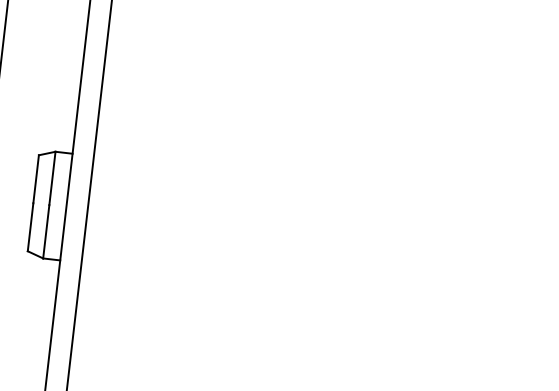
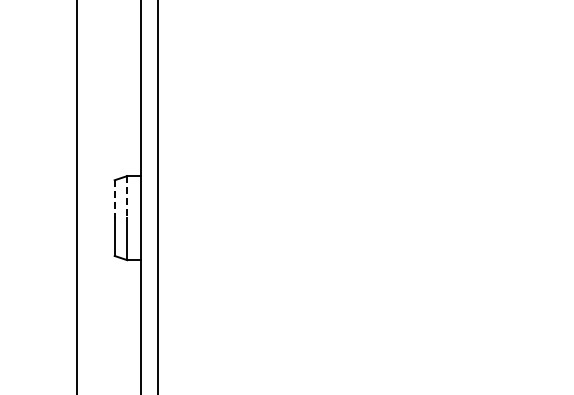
line: (52, 178) -> (127, 197), solid -> dashed
line: (35, 179) -> (114, 199), solid -> dashed

